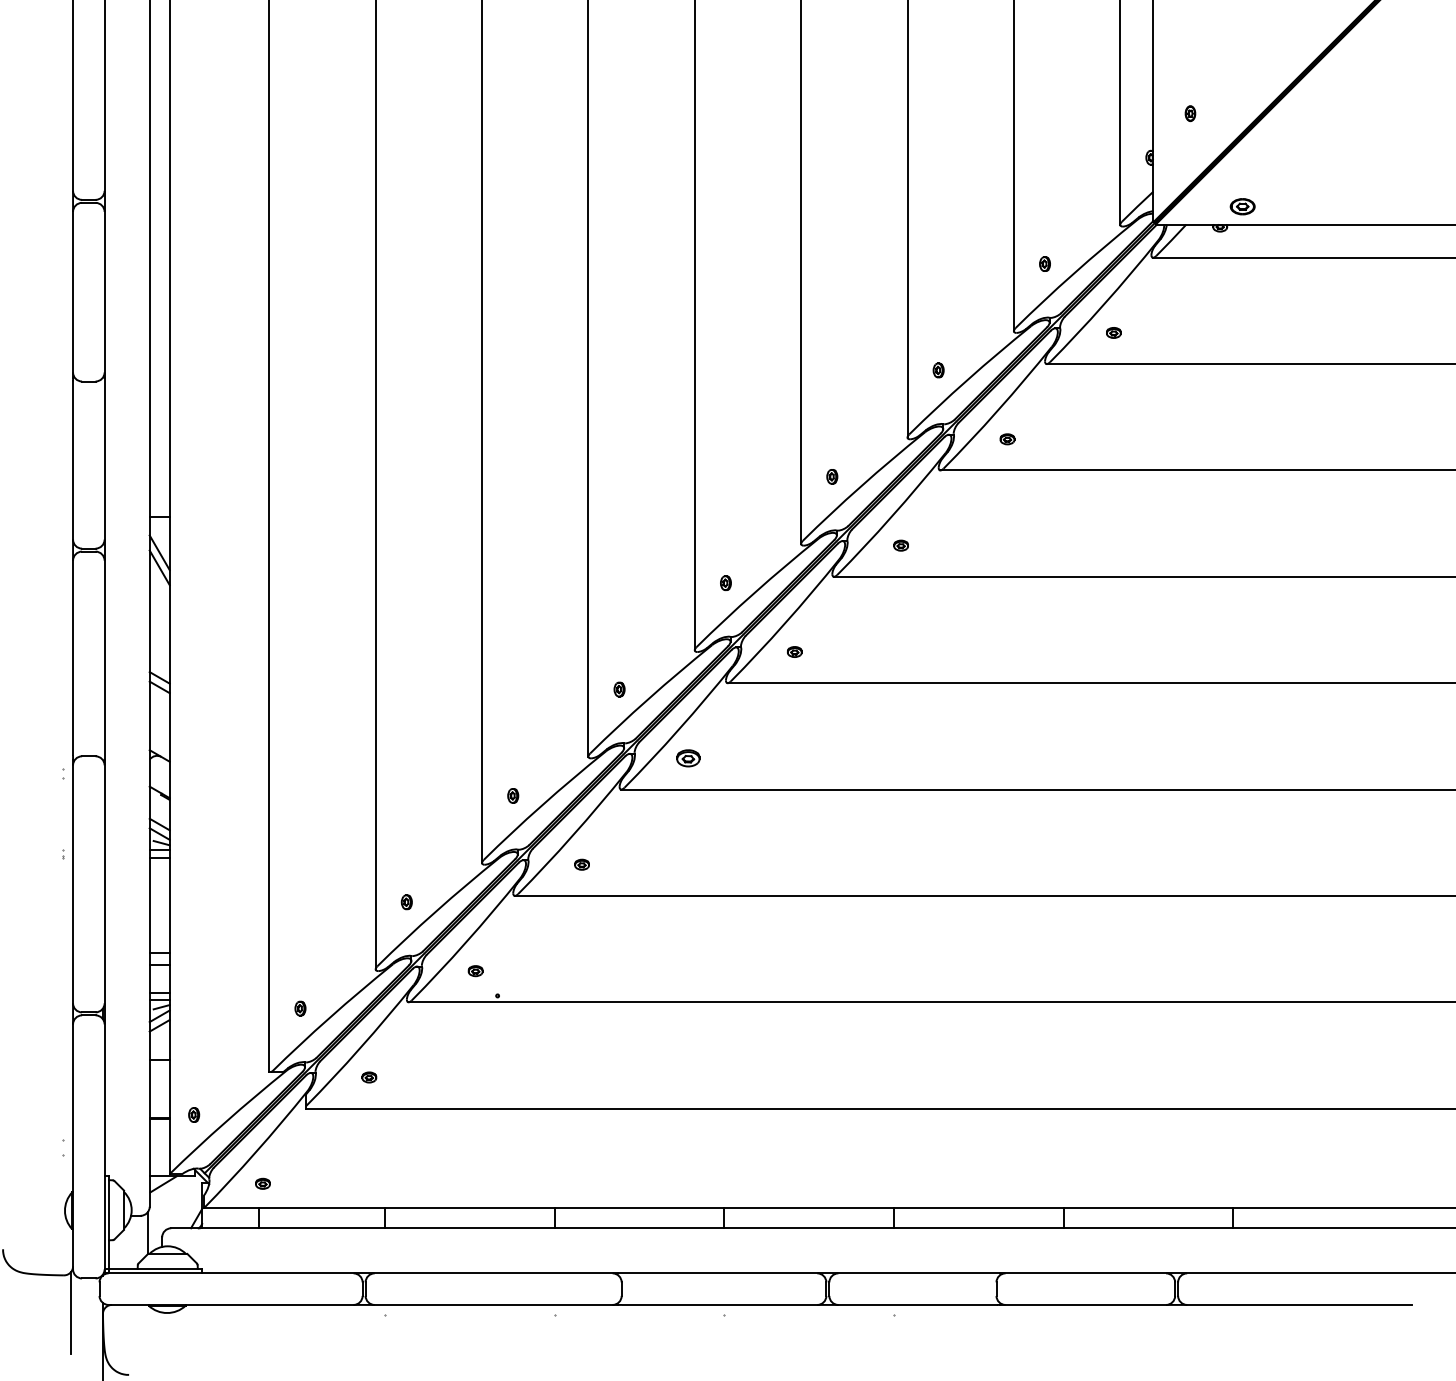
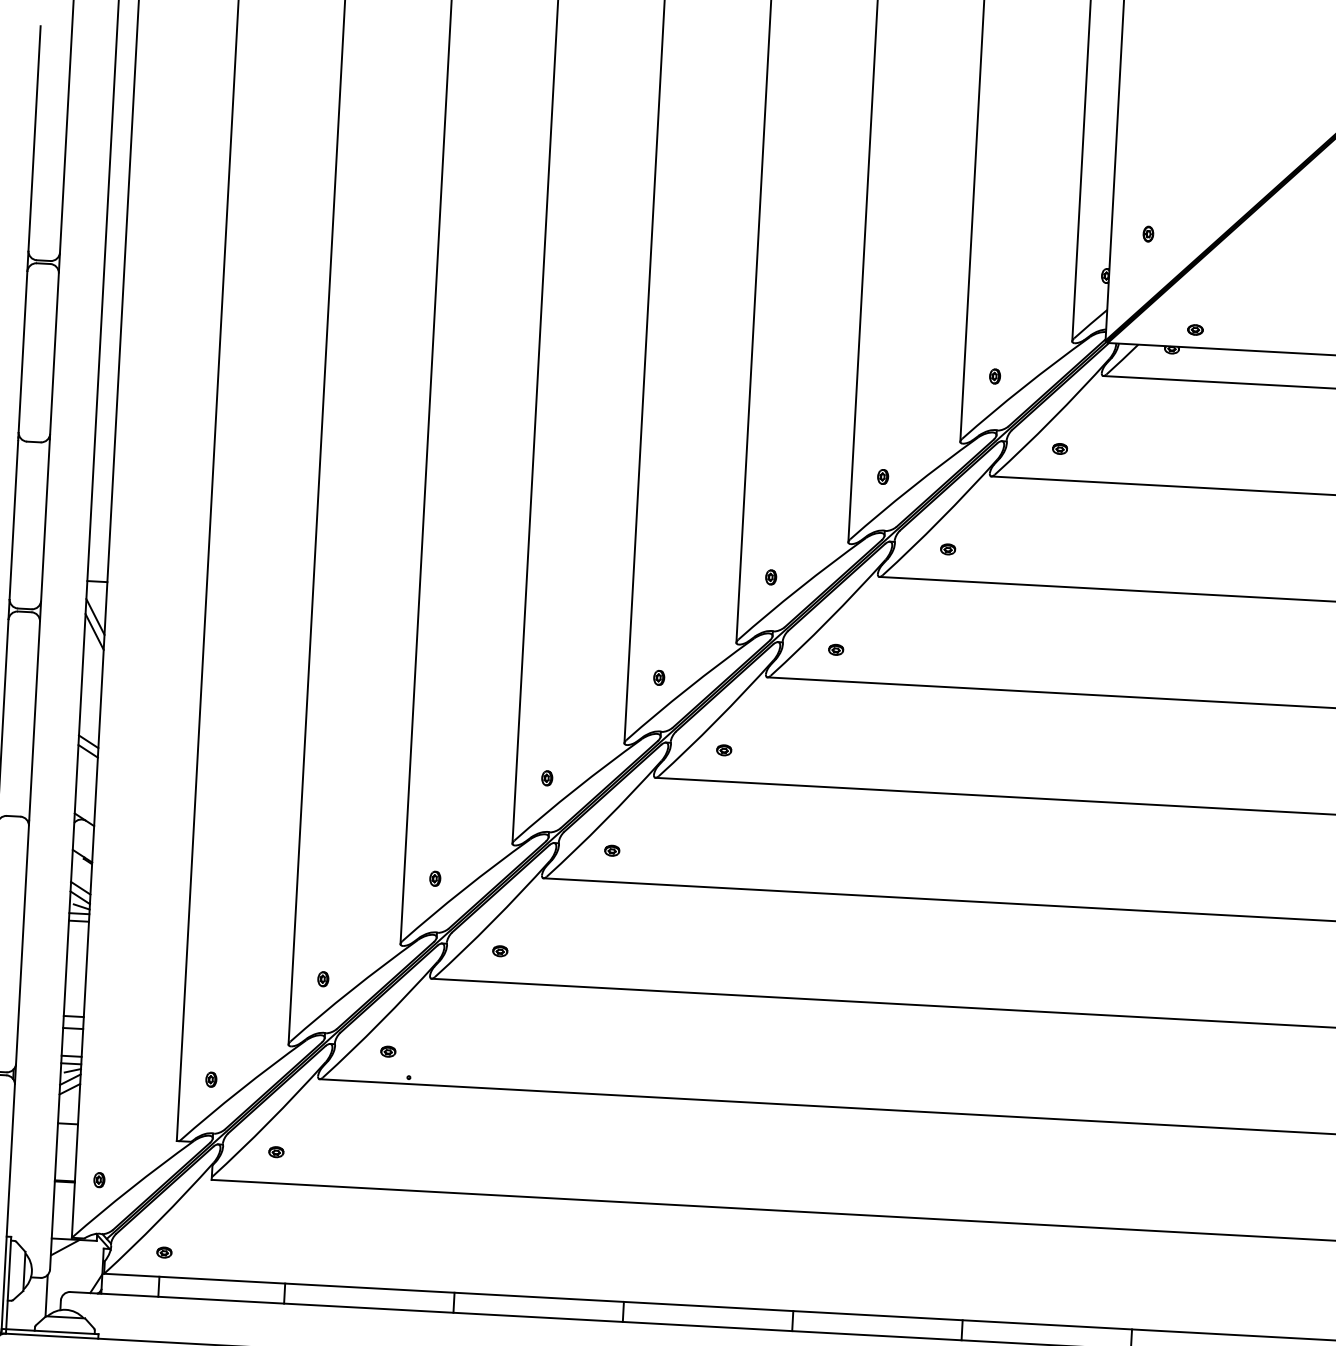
part: (1242, 206) -> (1195, 329), size x0.62
part: (688, 758) -> (612, 850), size x0.62

